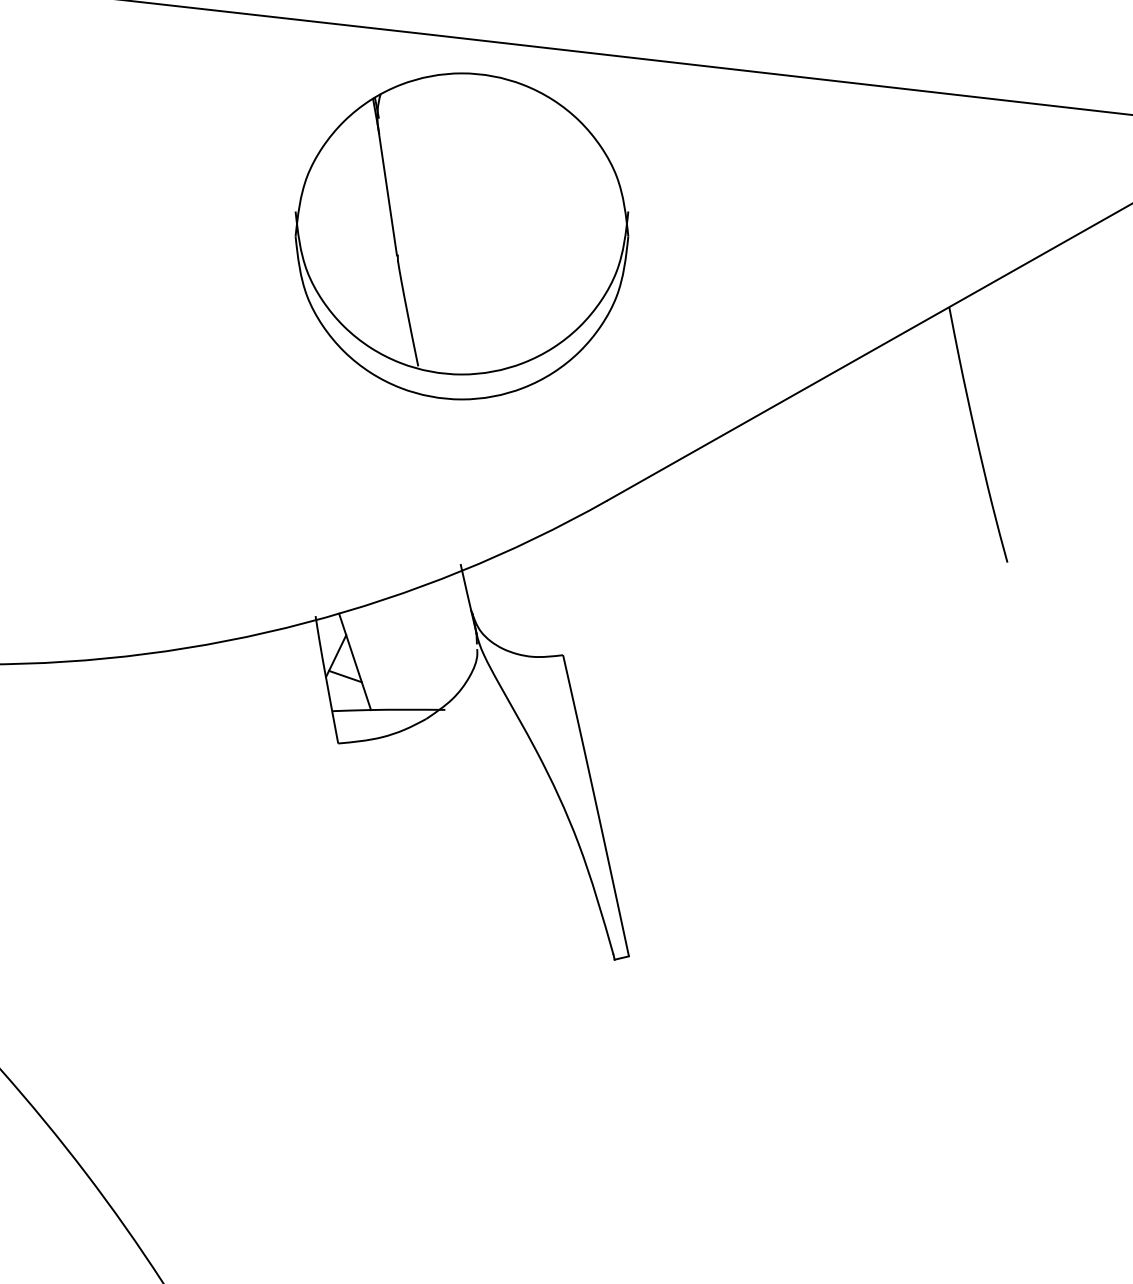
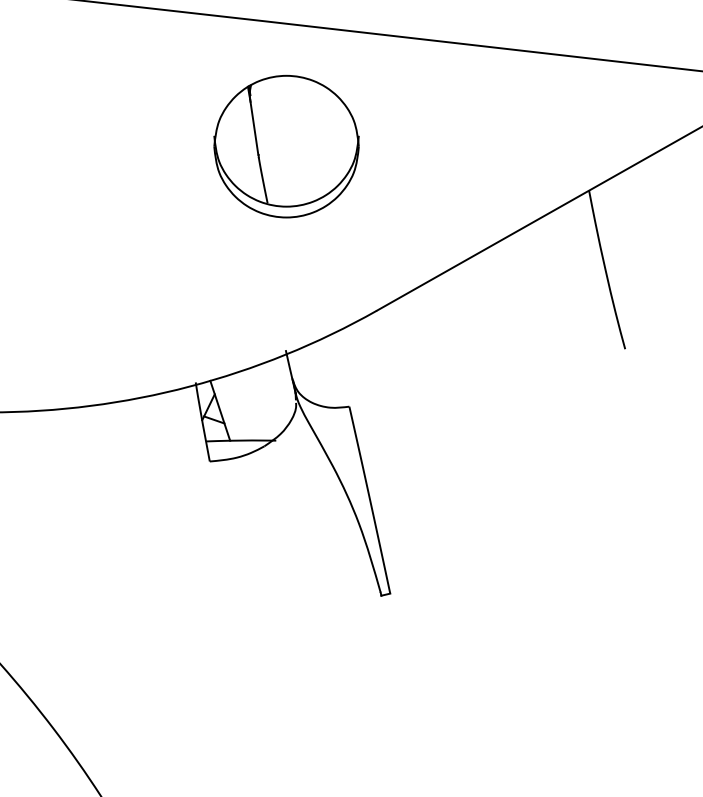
part: (461, 236) -> (286, 146), size x0.7

